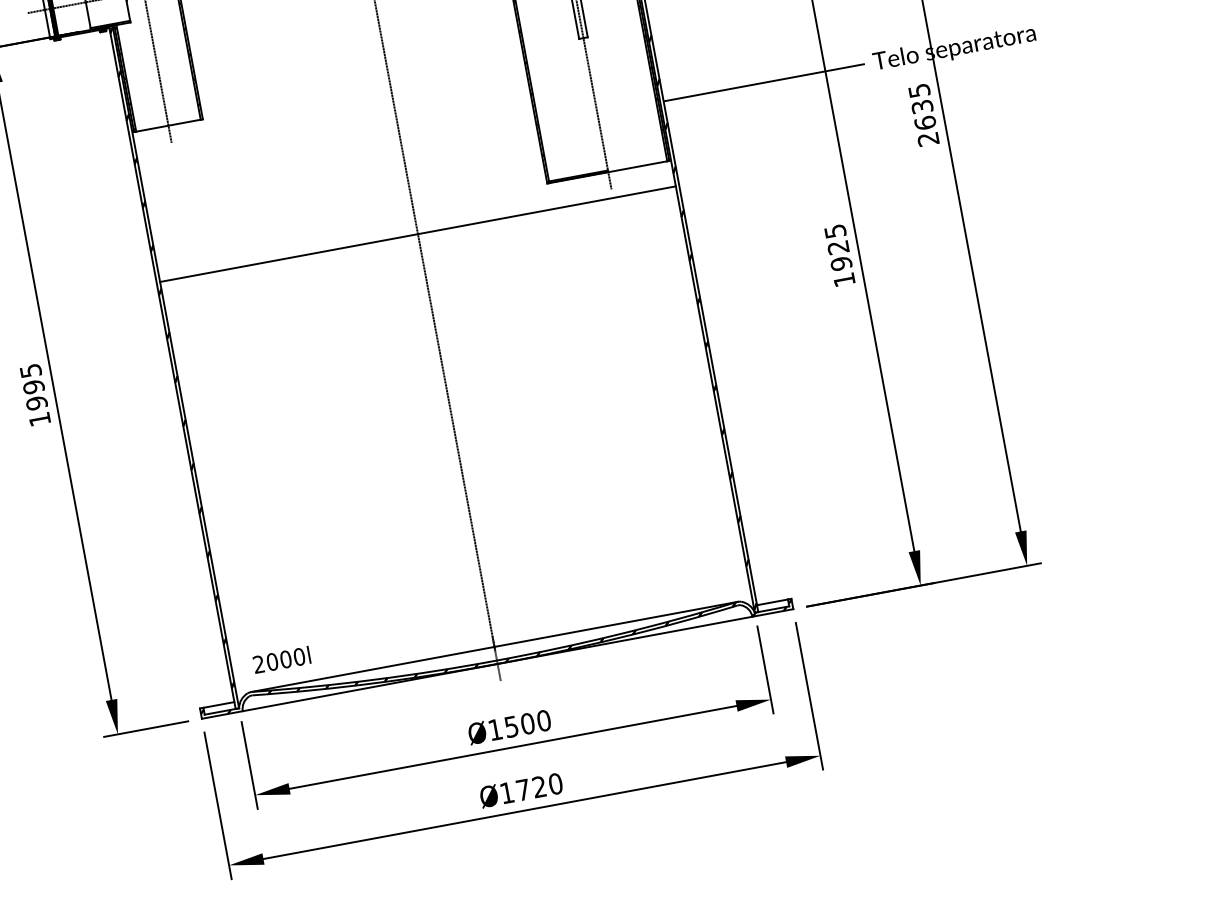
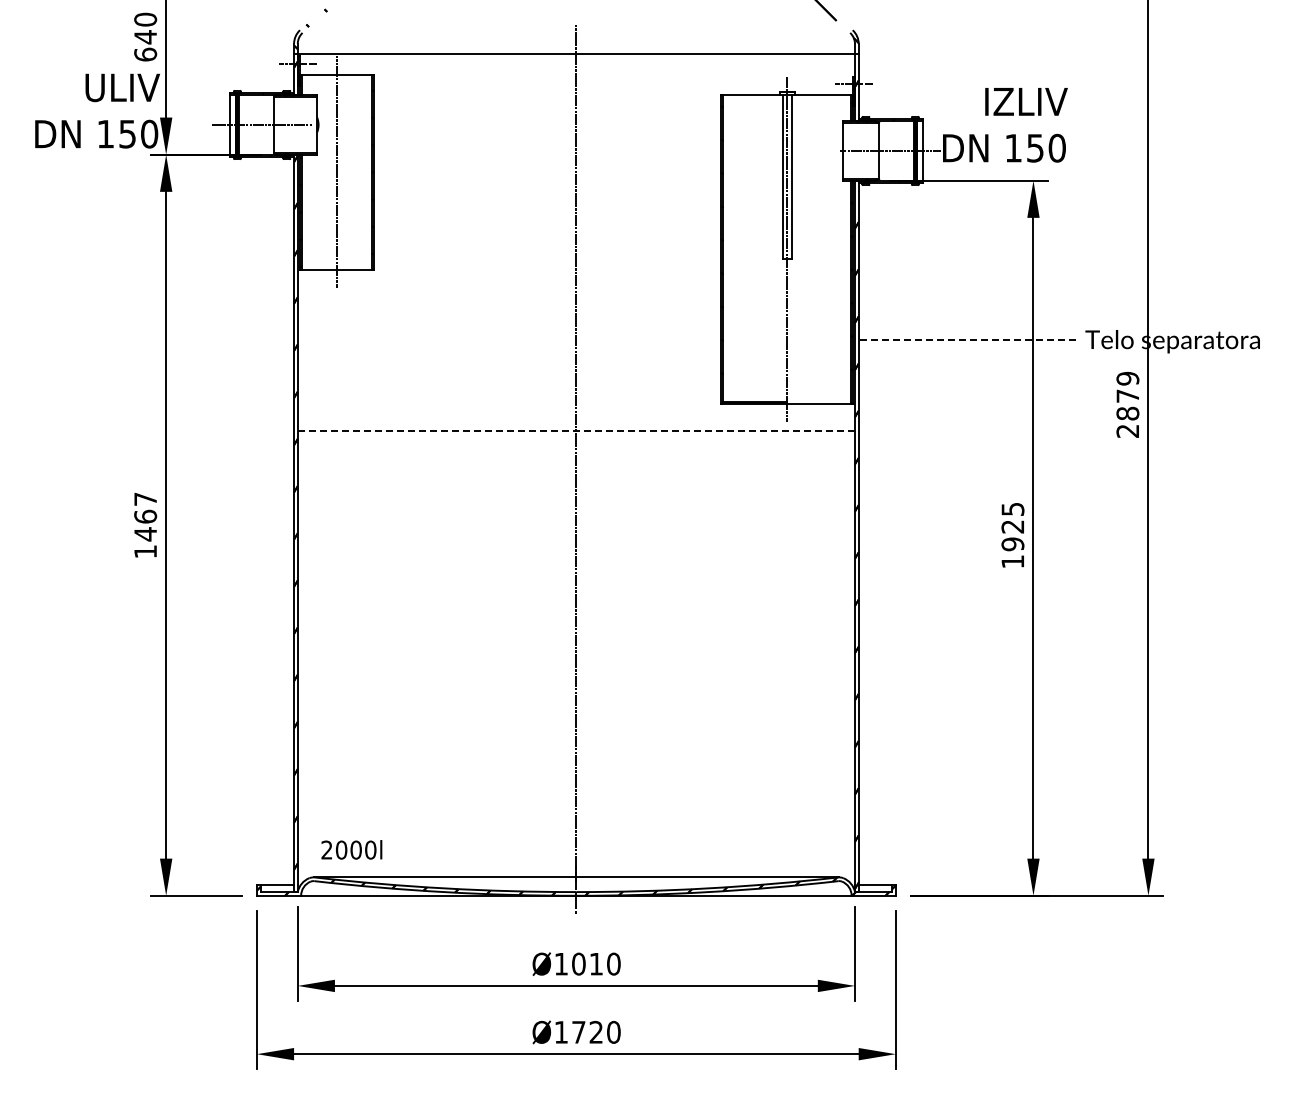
line: (764, 82) -> (967, 340), solid -> dashed
text: (921, 106) -> (1127, 395), 2635 -> 2879
line: (418, 234) -> (576, 431), solid -> dashed
text: (33, 386) -> (145, 516), 1995 -> 1467
text: (519, 724) -> (587, 963), Ø1500 -> Ø1010

